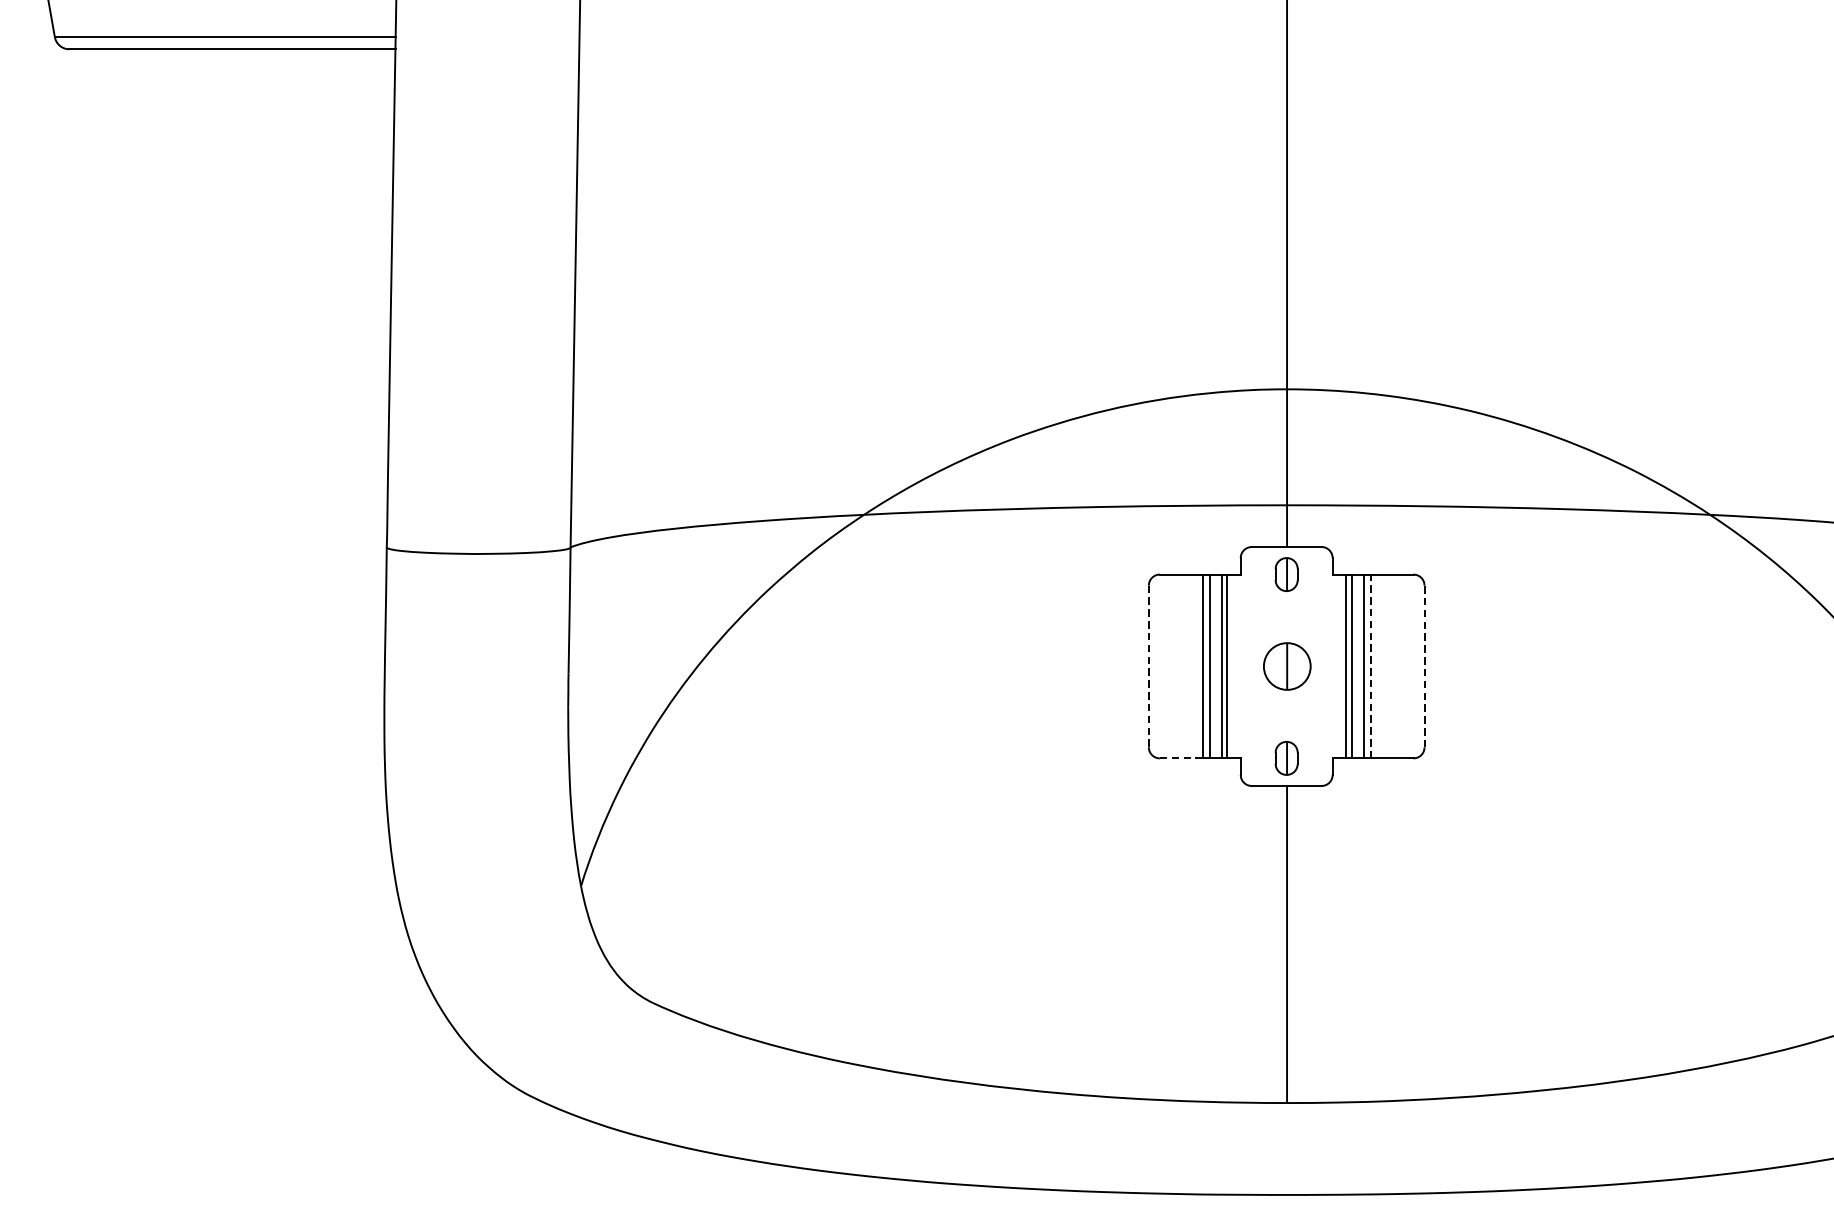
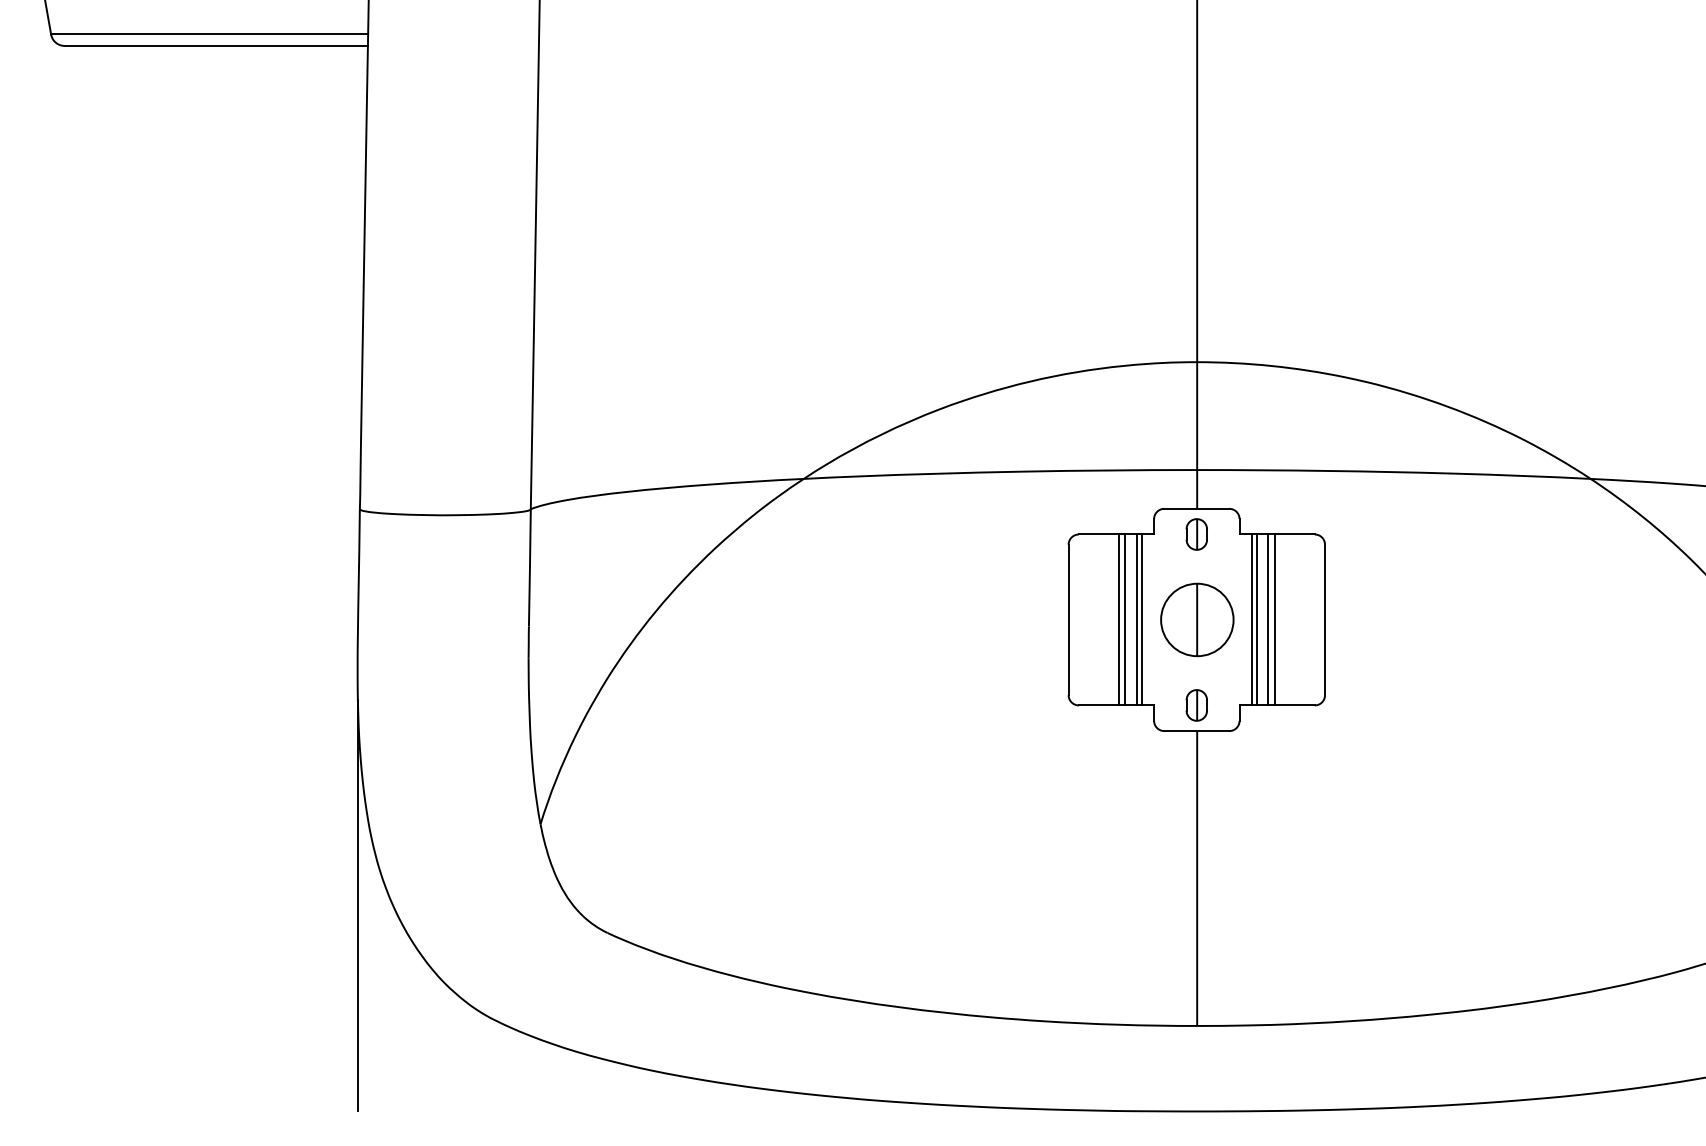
part: (1287, 665) -> (1197, 619), size x1.67
line: (1371, 665) -> (1275, 619), dashed -> solid
line: (1425, 665) -> (1325, 619), dashed -> solid
line: (1148, 667) -> (1068, 620), dashed -> solid
line: (1180, 758) -> (1098, 705), dashed -> solid
line: (384, 973) -> (357, 905), added

